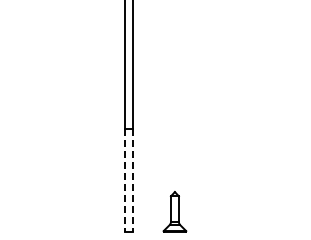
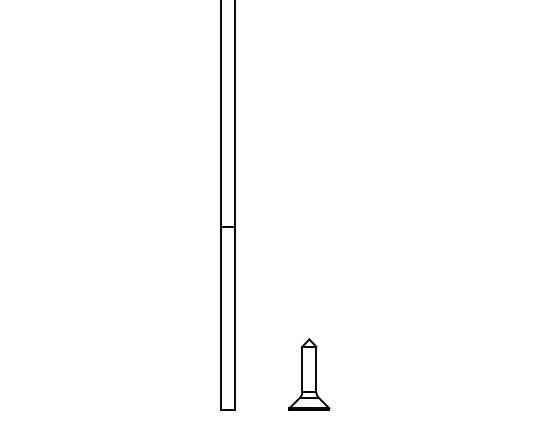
line: (124, 180) -> (220, 318), dashed -> solid
line: (133, 180) -> (236, 318), dashed -> solid

